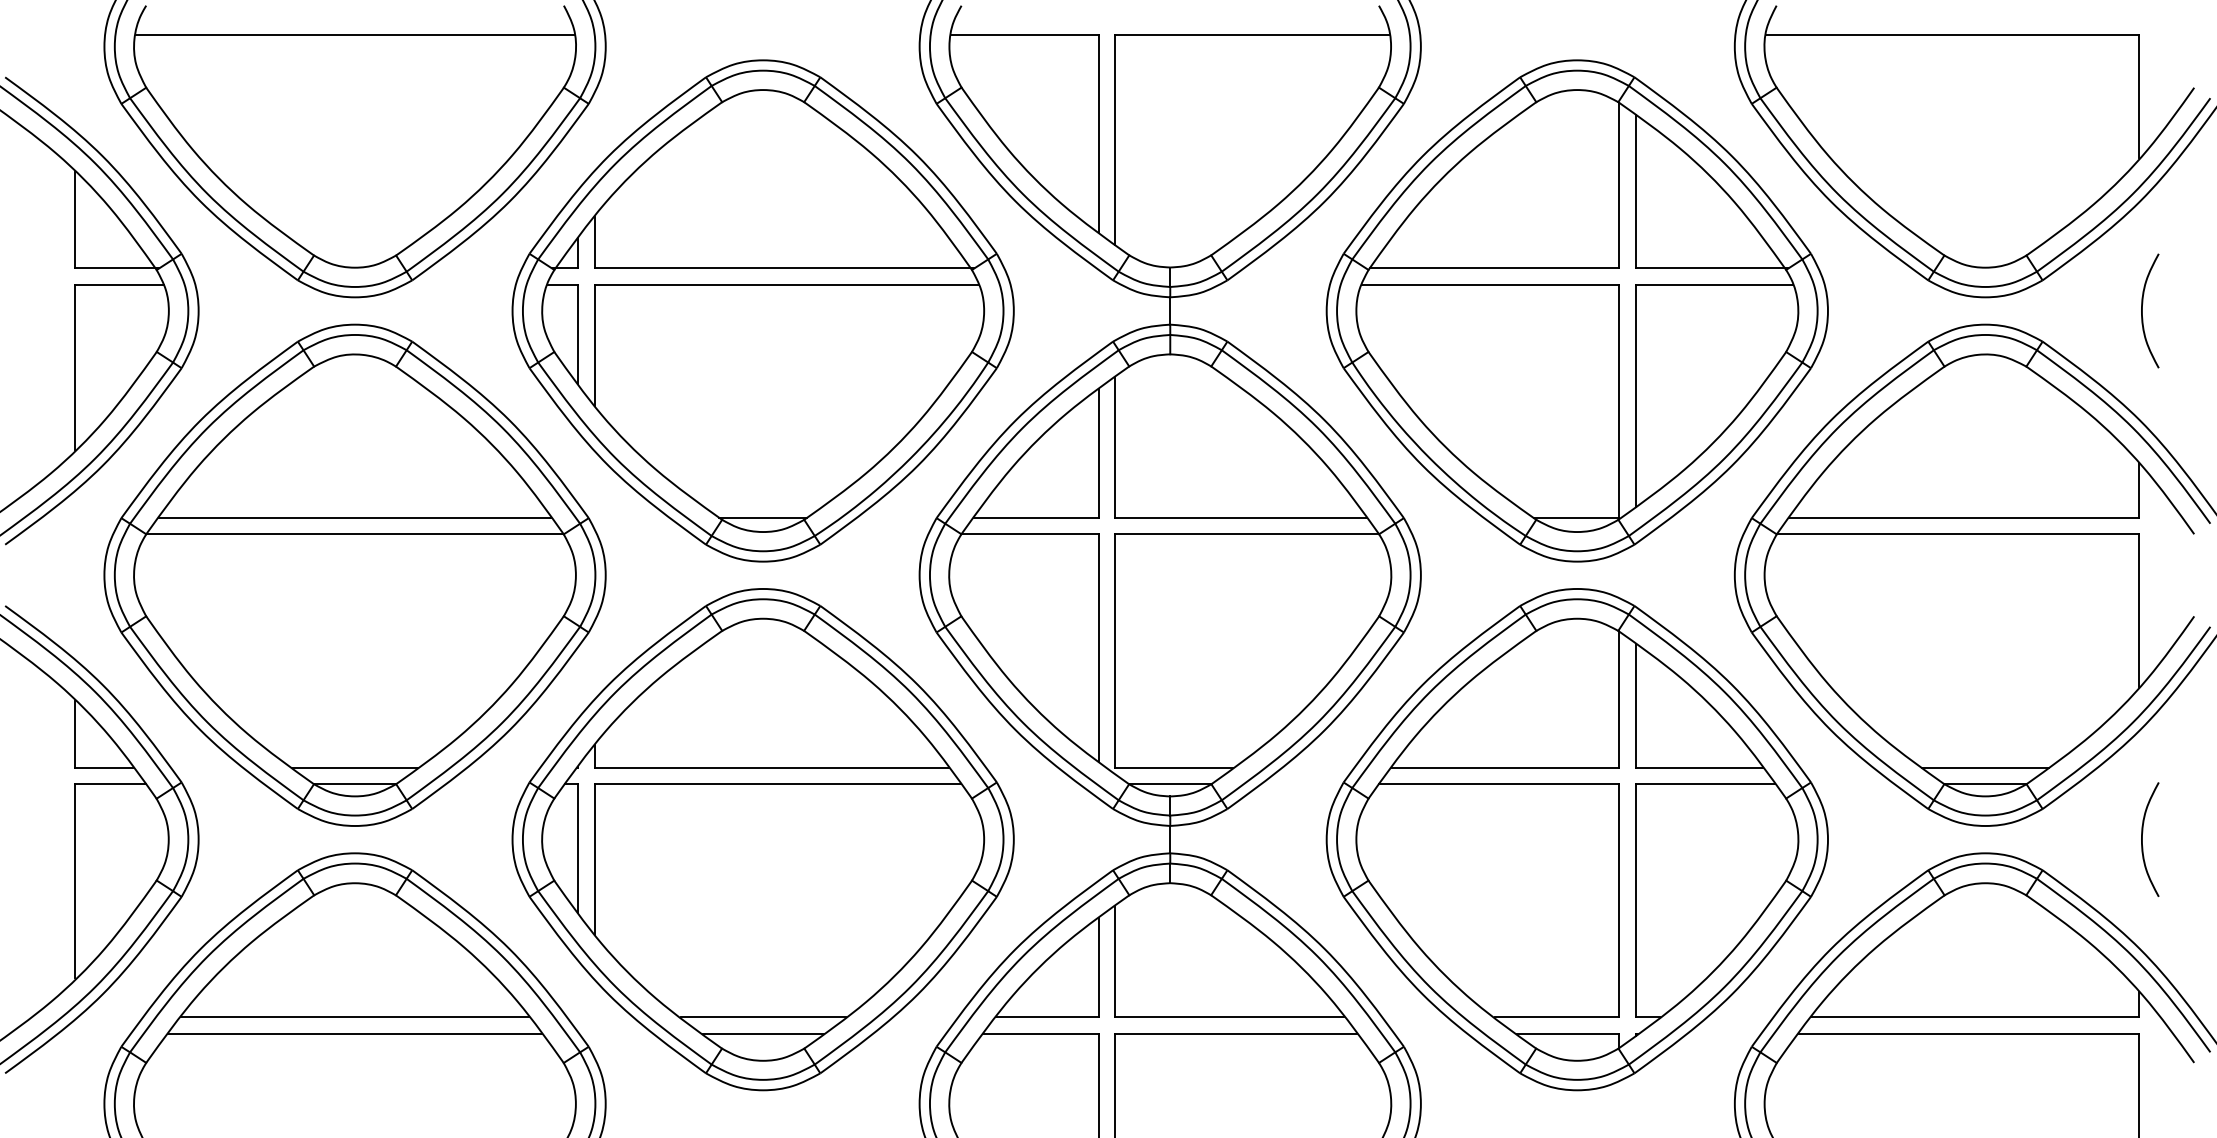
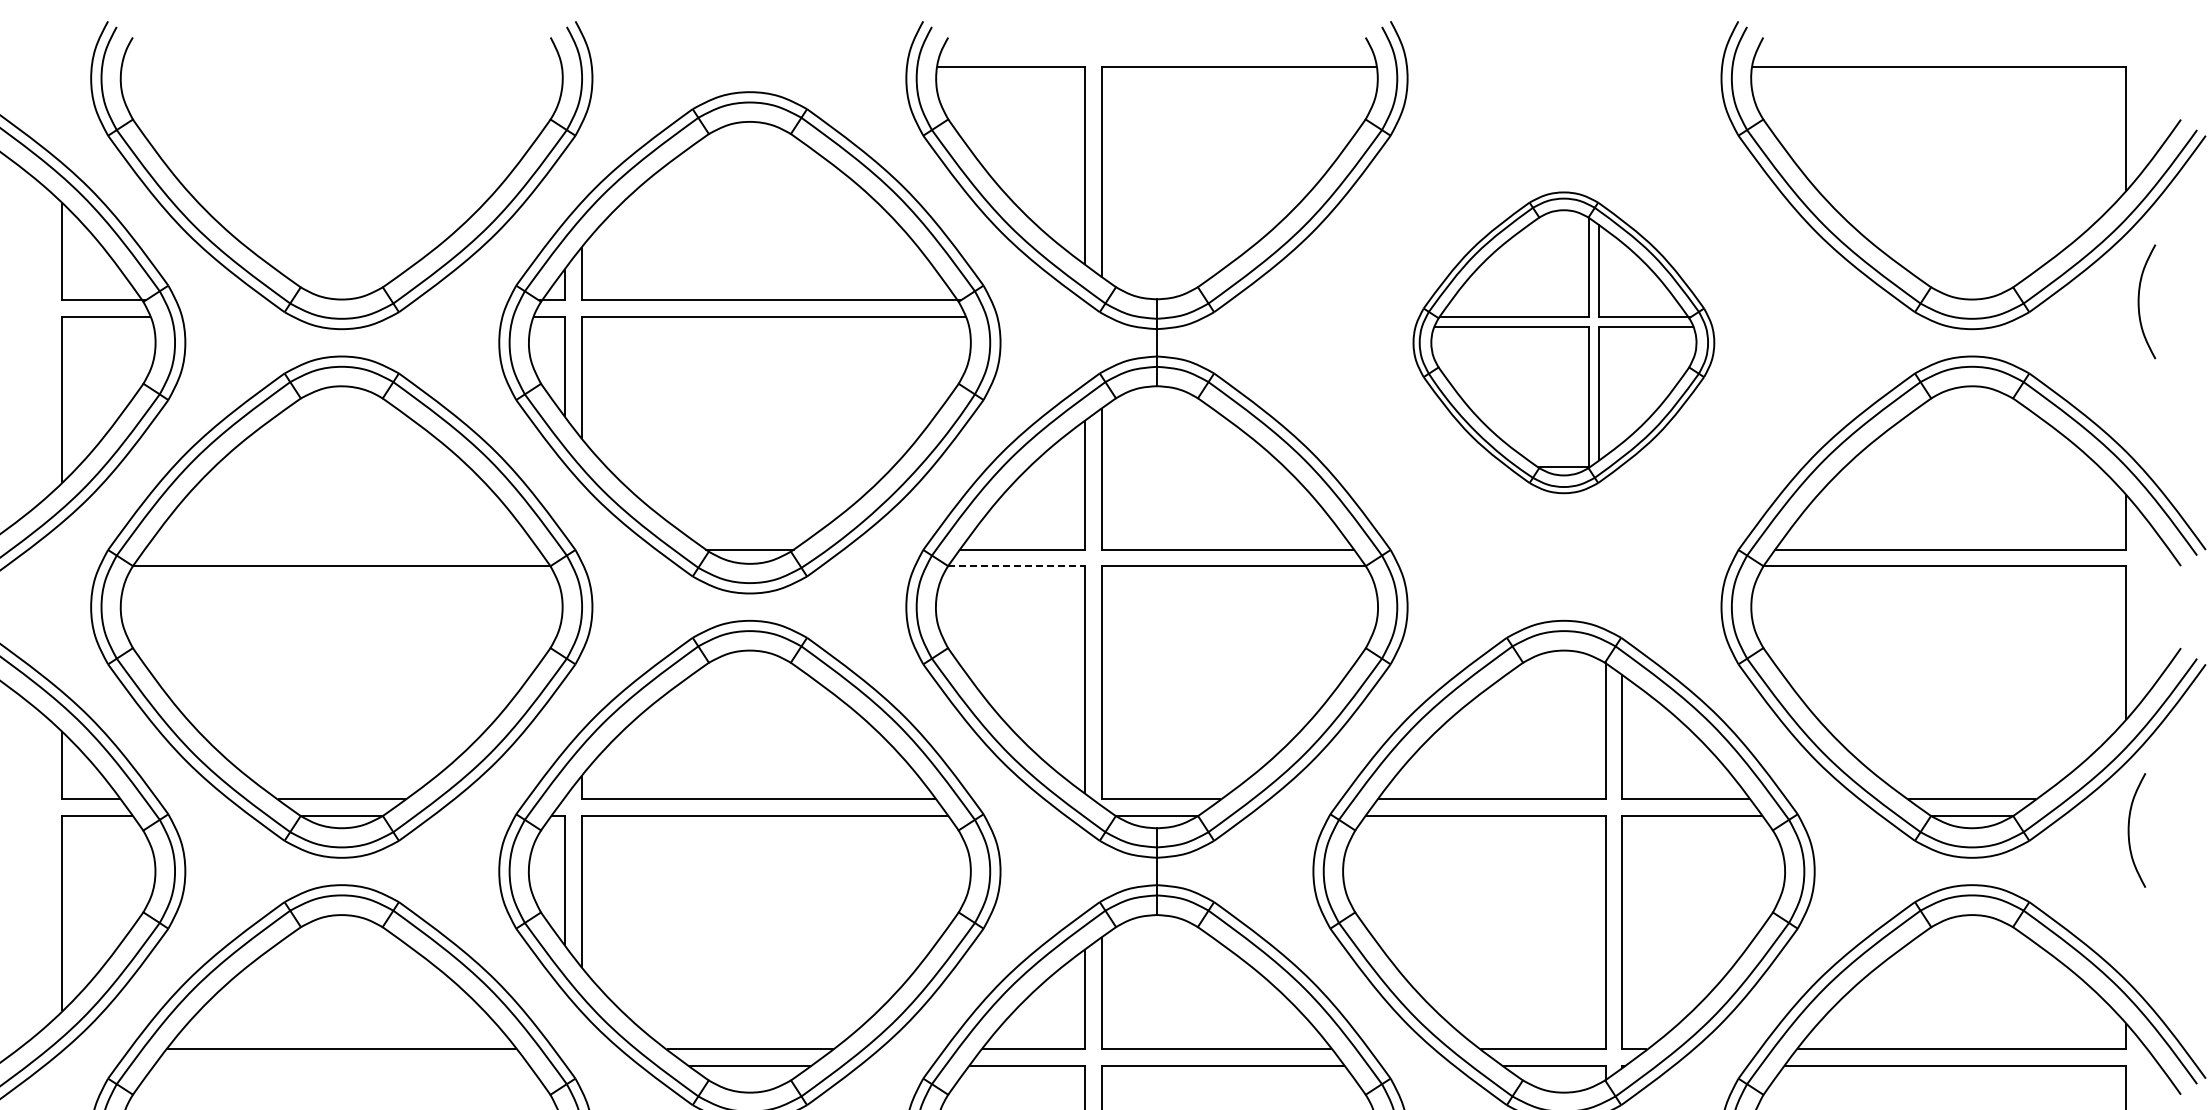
line: (354, 34) -> (341, 66), removed
part: (1576, 310) -> (1563, 342), size x0.6
curve: (2142, 310) -> (2139, 301), moved
line: (354, 517) -> (341, 549), removed
line: (1030, 534) -> (1017, 566), solid -> dashed
curve: (2142, 839) -> (2129, 830), moved
line: (354, 1033) -> (341, 1065), removed

